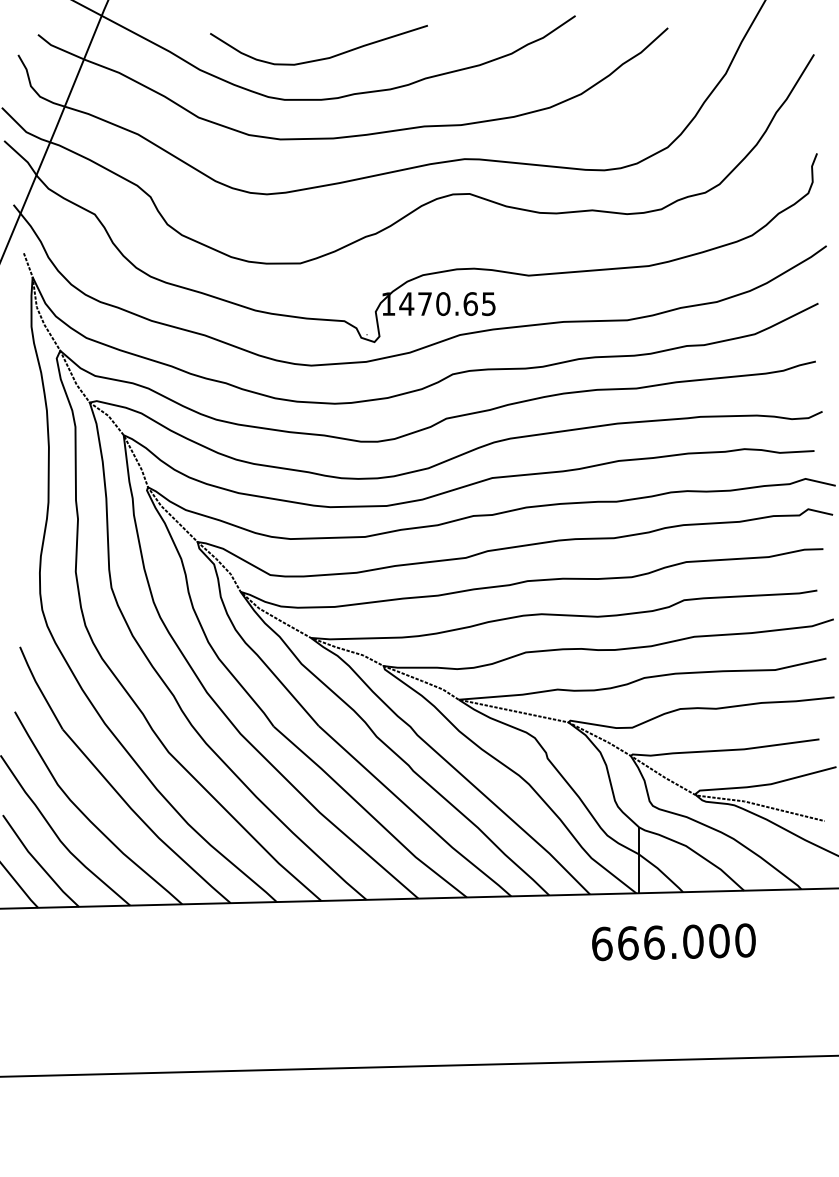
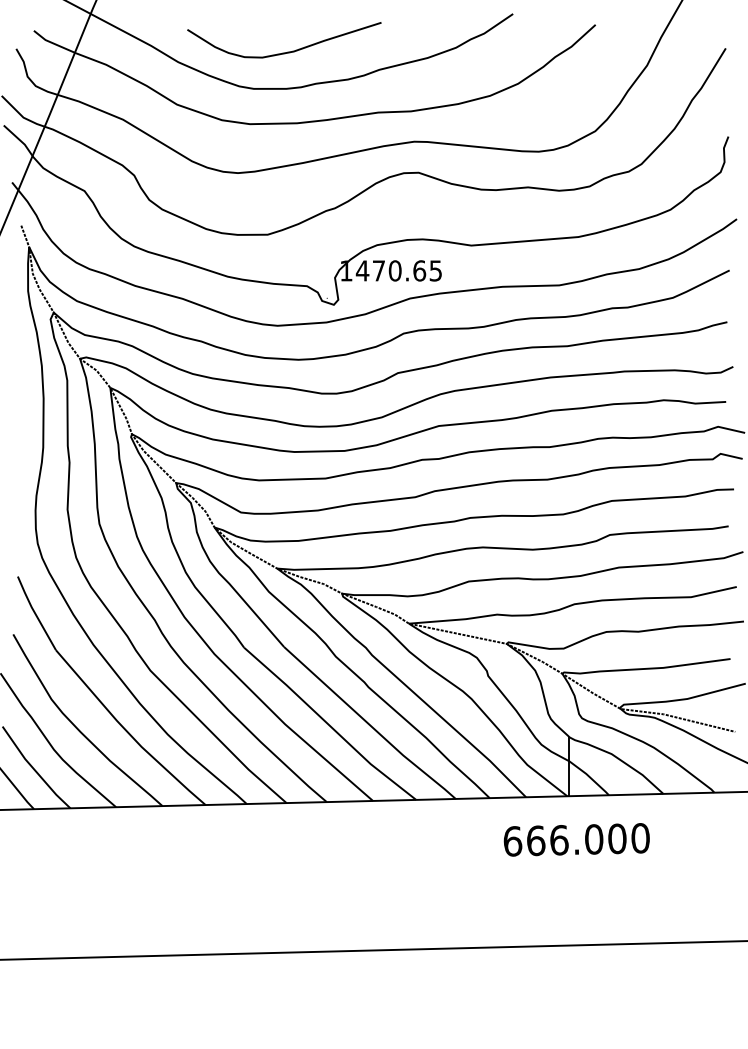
text: (673, 941) -> (576, 839), moved

